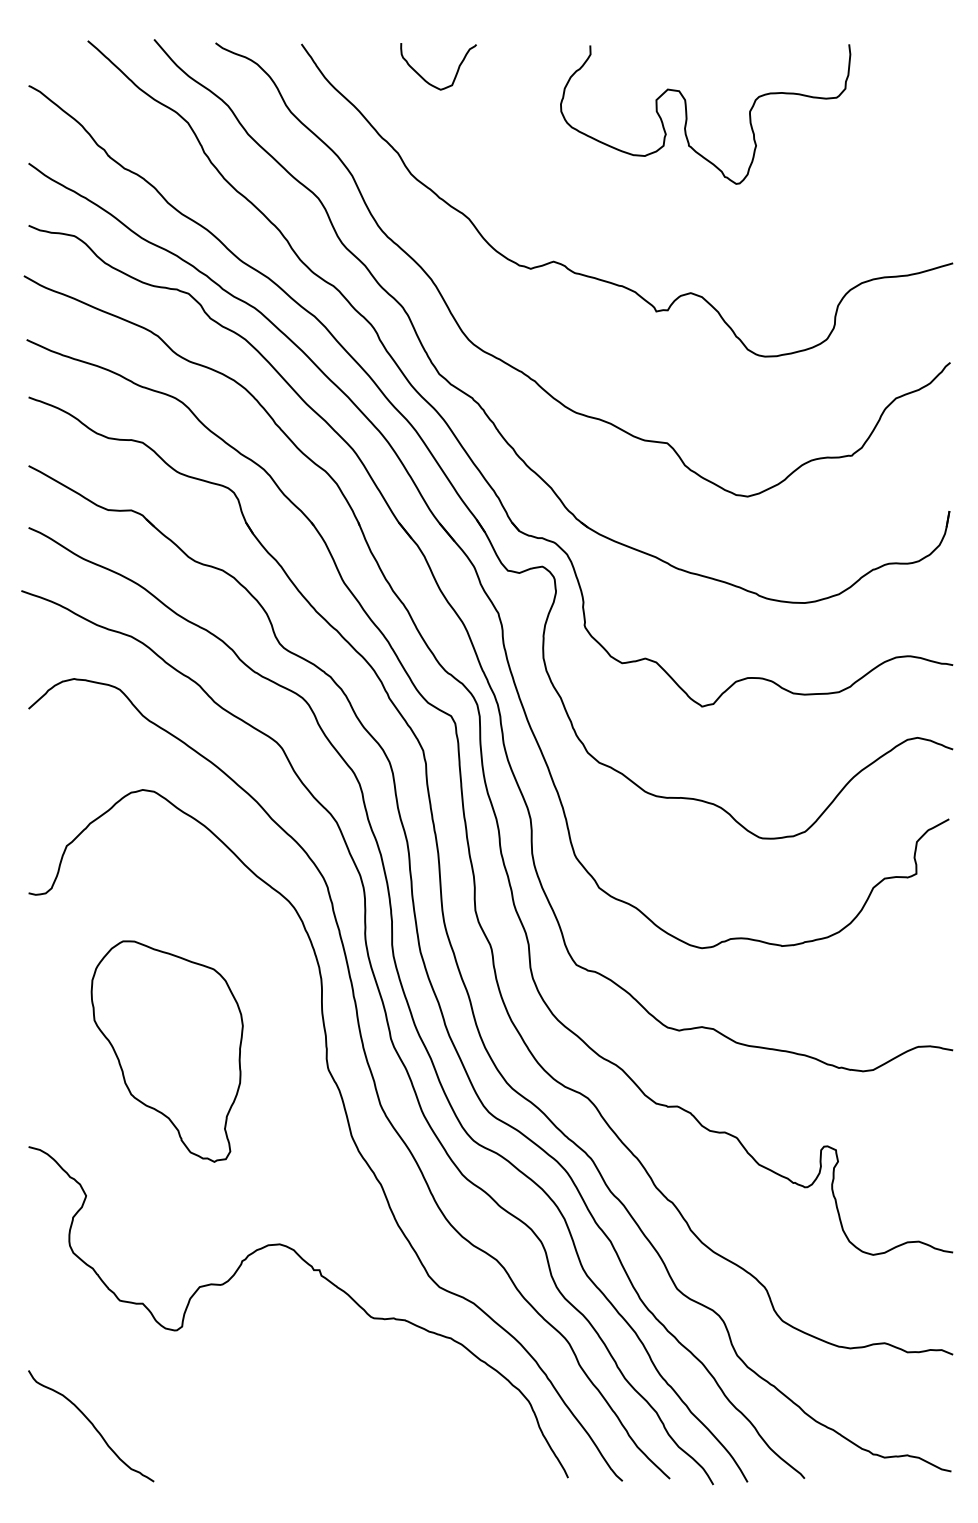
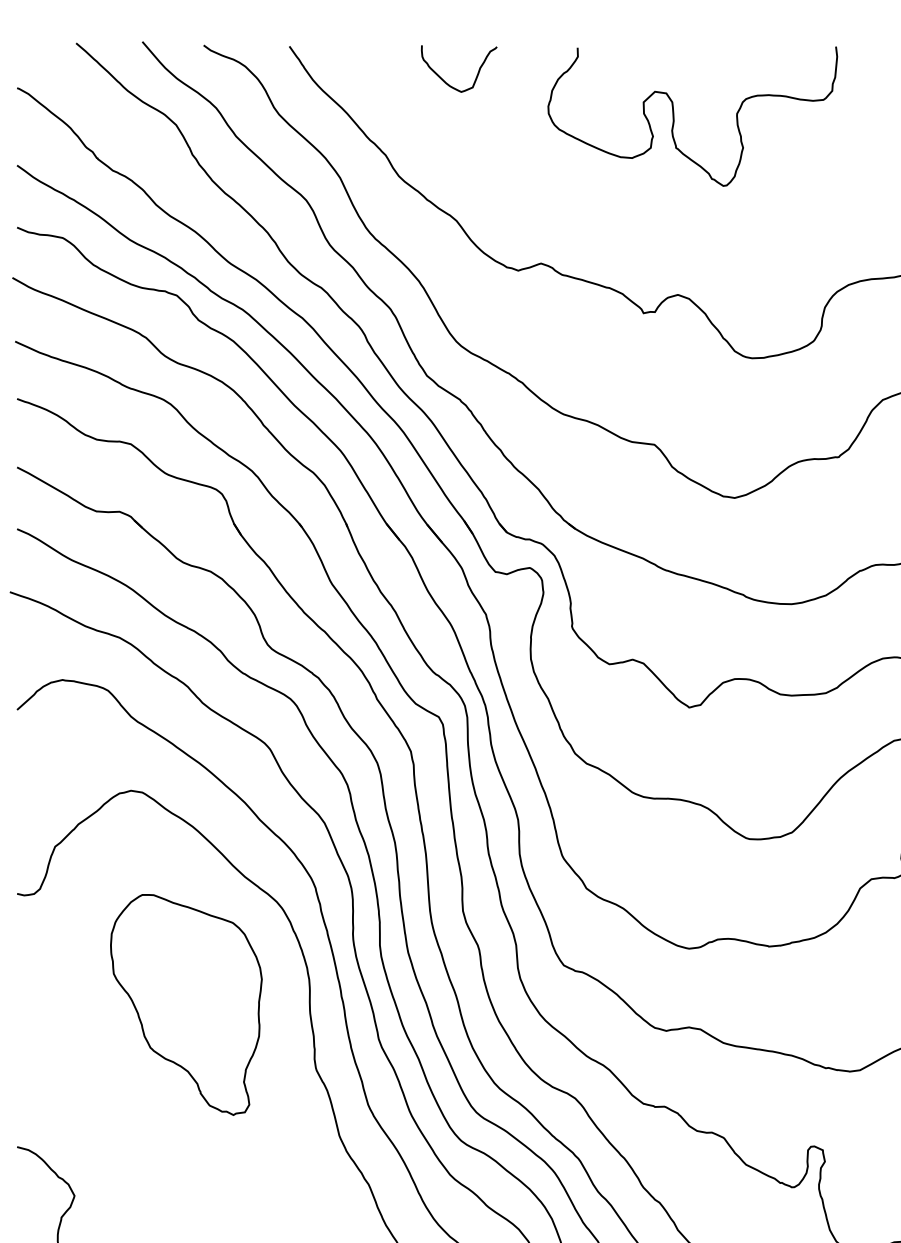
curve: (429, 82) -> (450, 84), moved
part: (166, 1051) -> (185, 1004), moved

